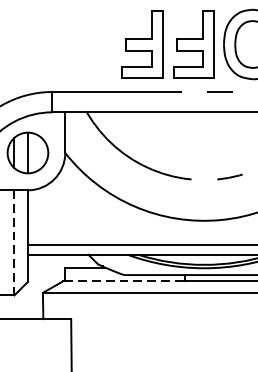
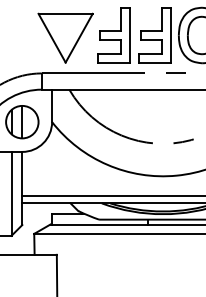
part: (82, 46) -> (65, 37), added
line: (14, 242) -> (11, 193), dashed -> solid
line: (125, 281) -> (100, 224), dashed -> solid

